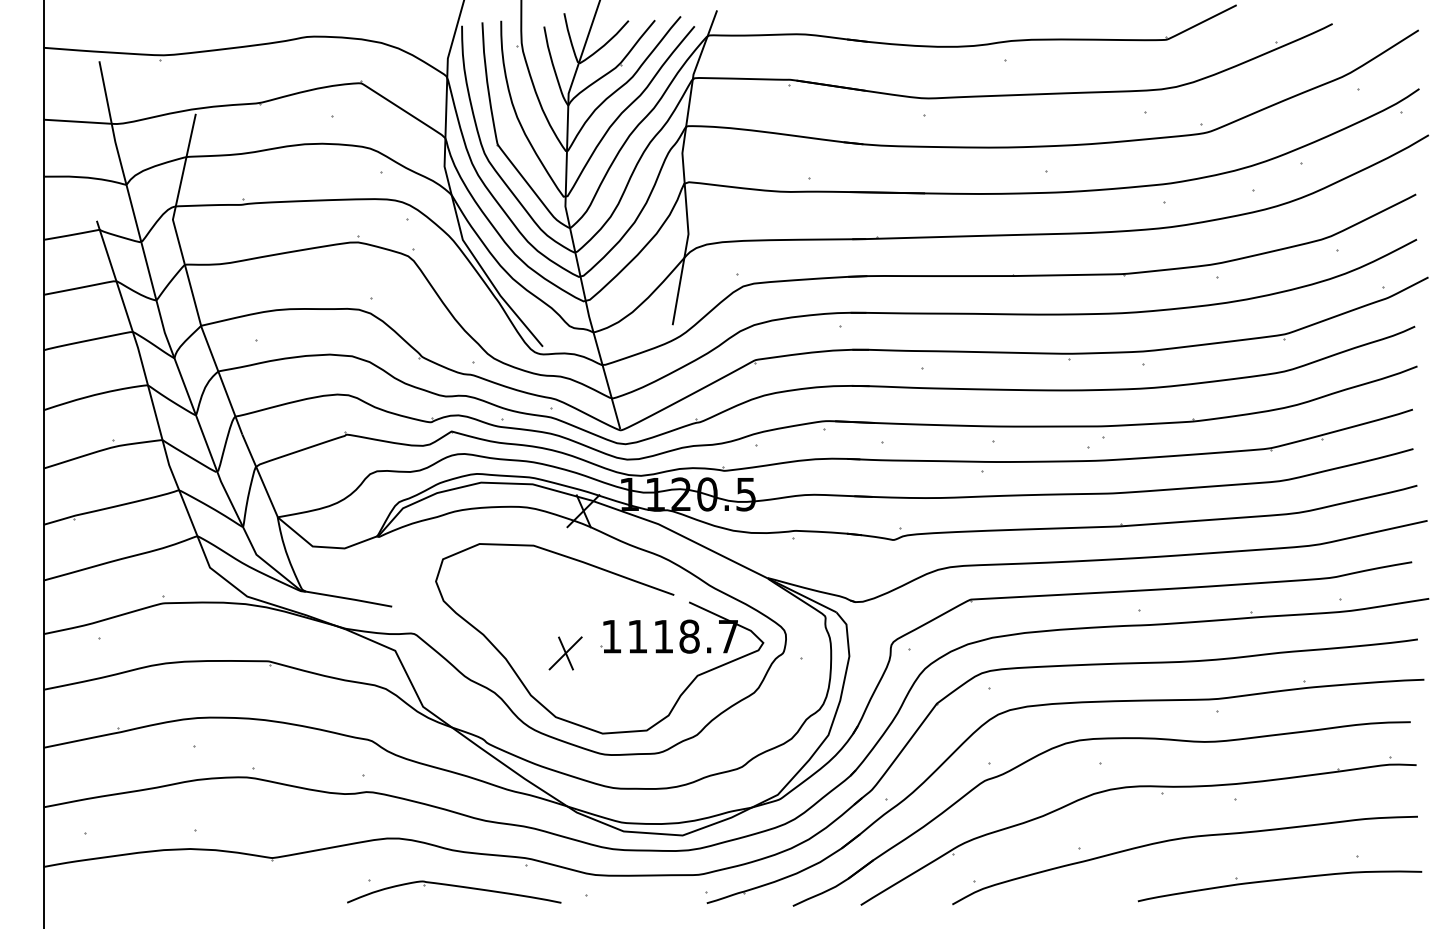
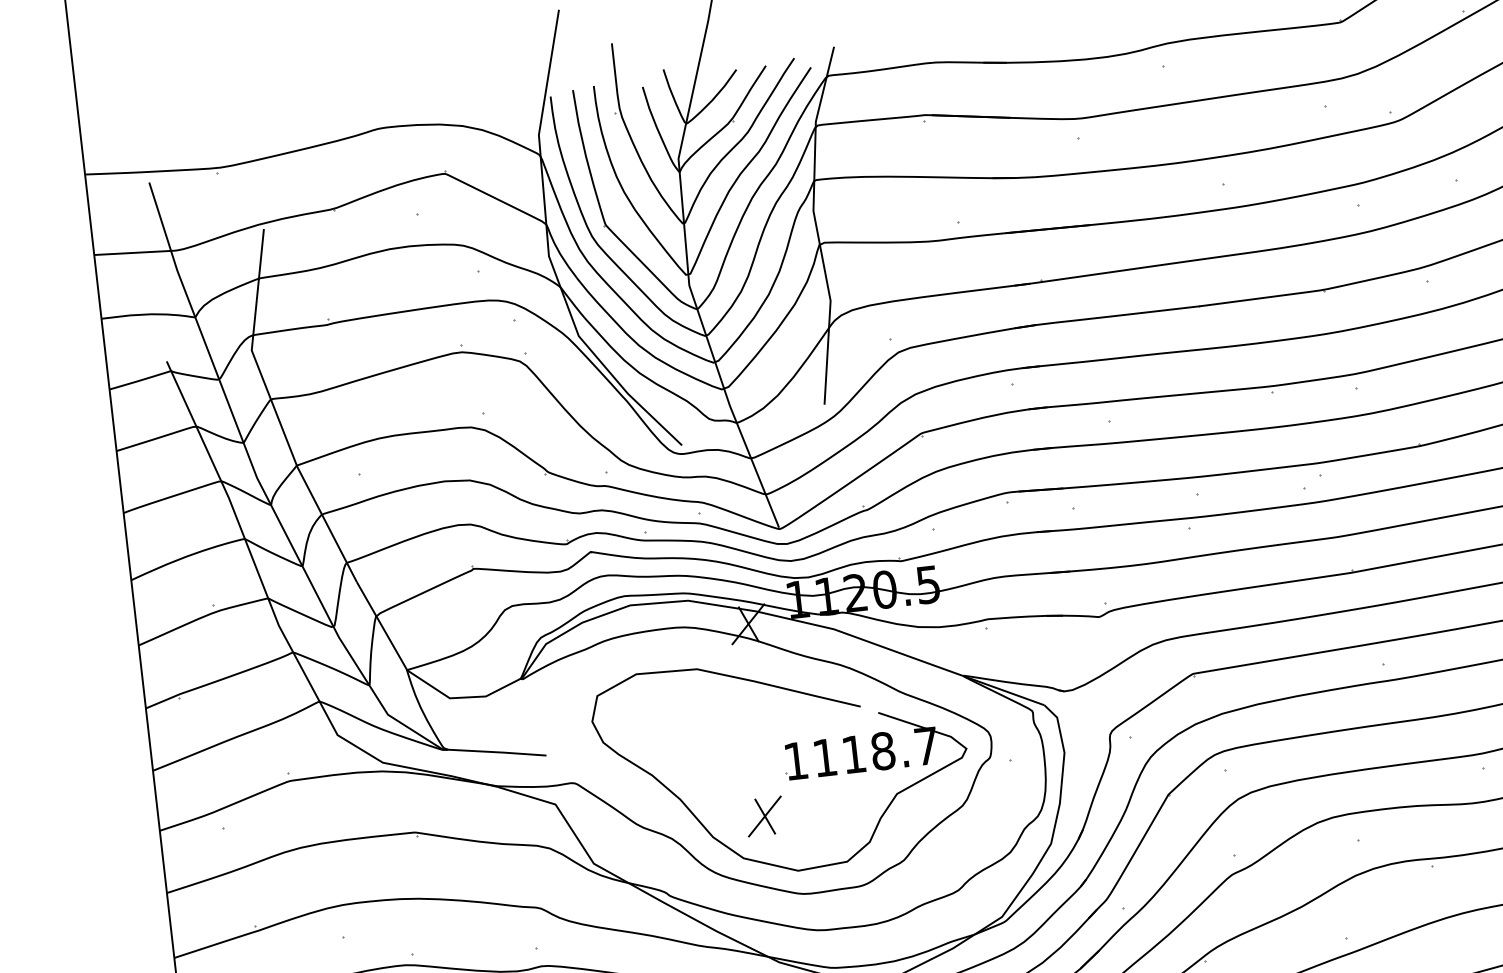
part: (565, 653) -> (764, 816), moved

